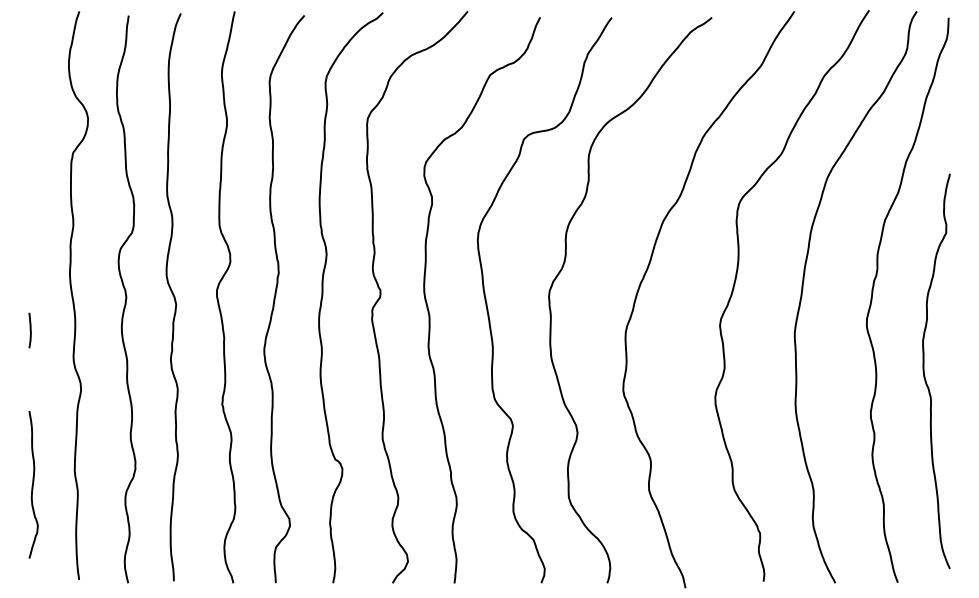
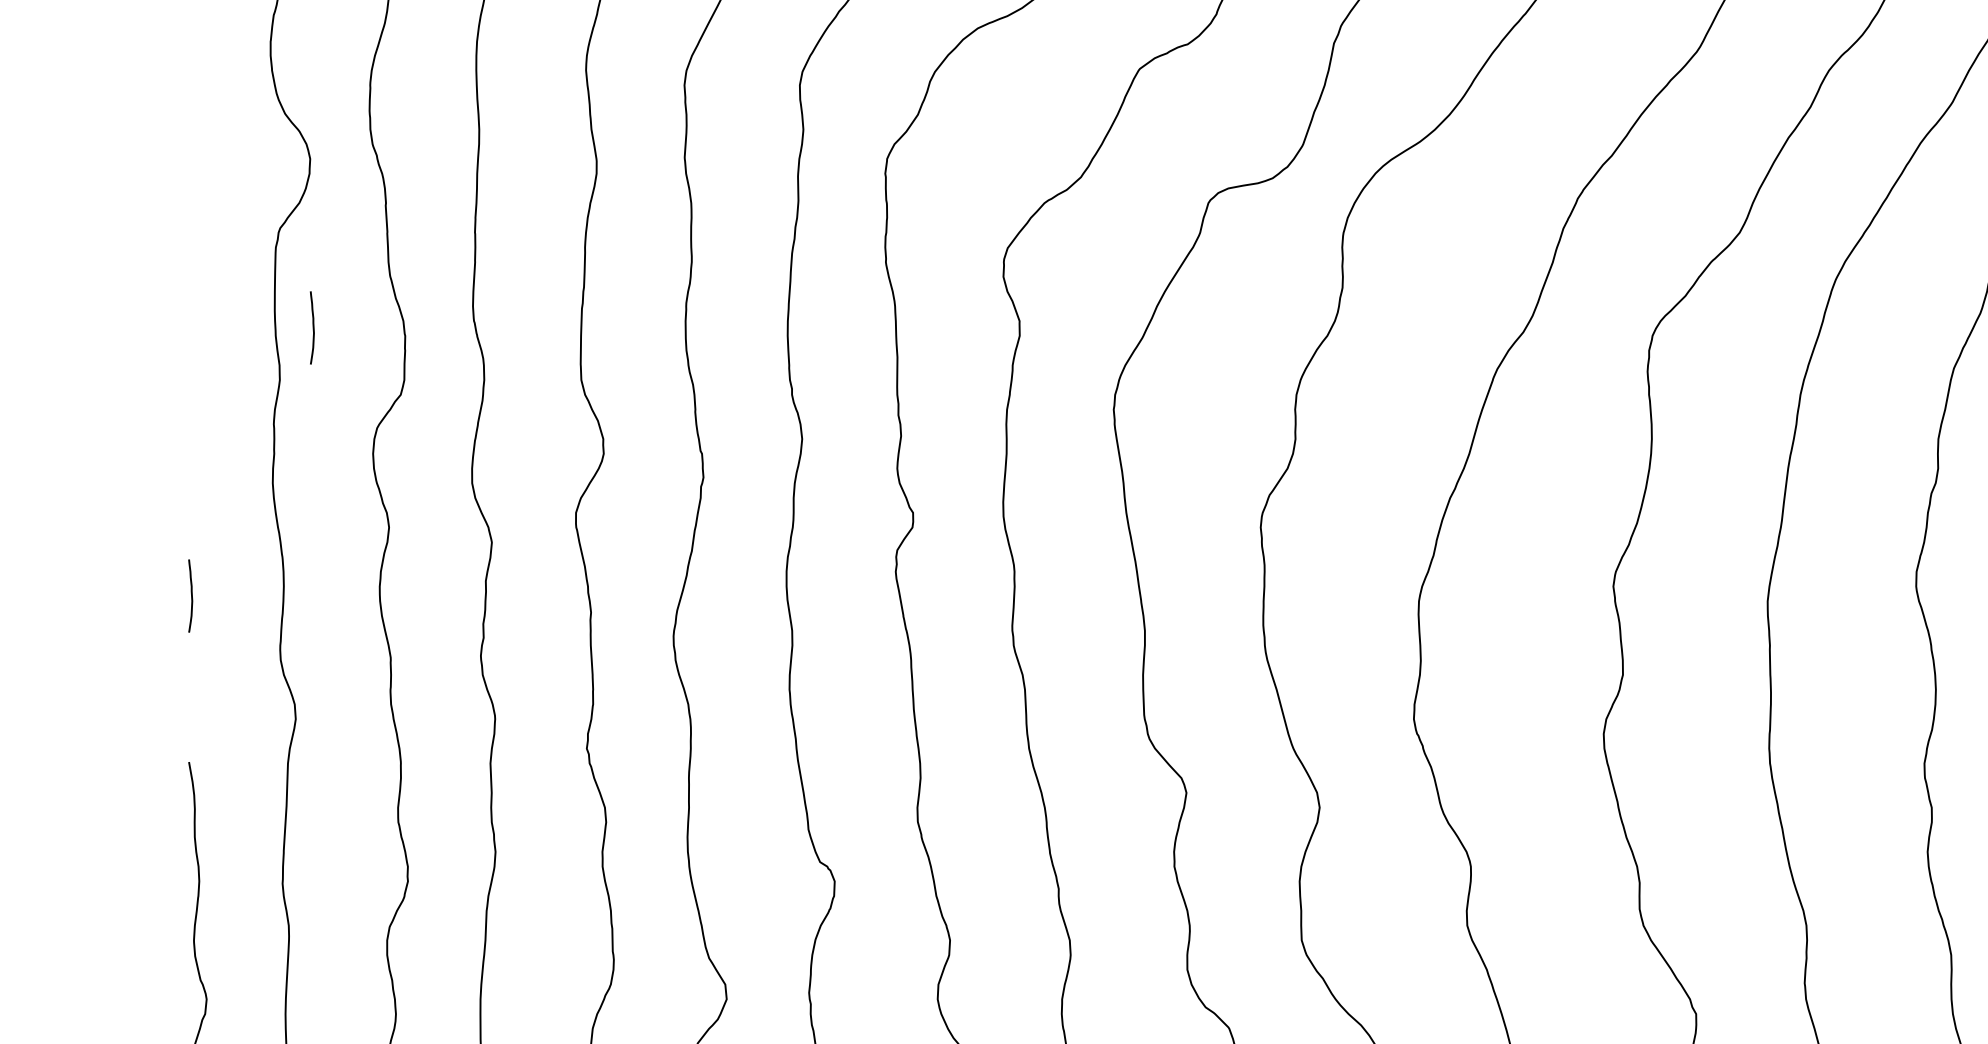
line: (88, 200) -> (311, 327), added

